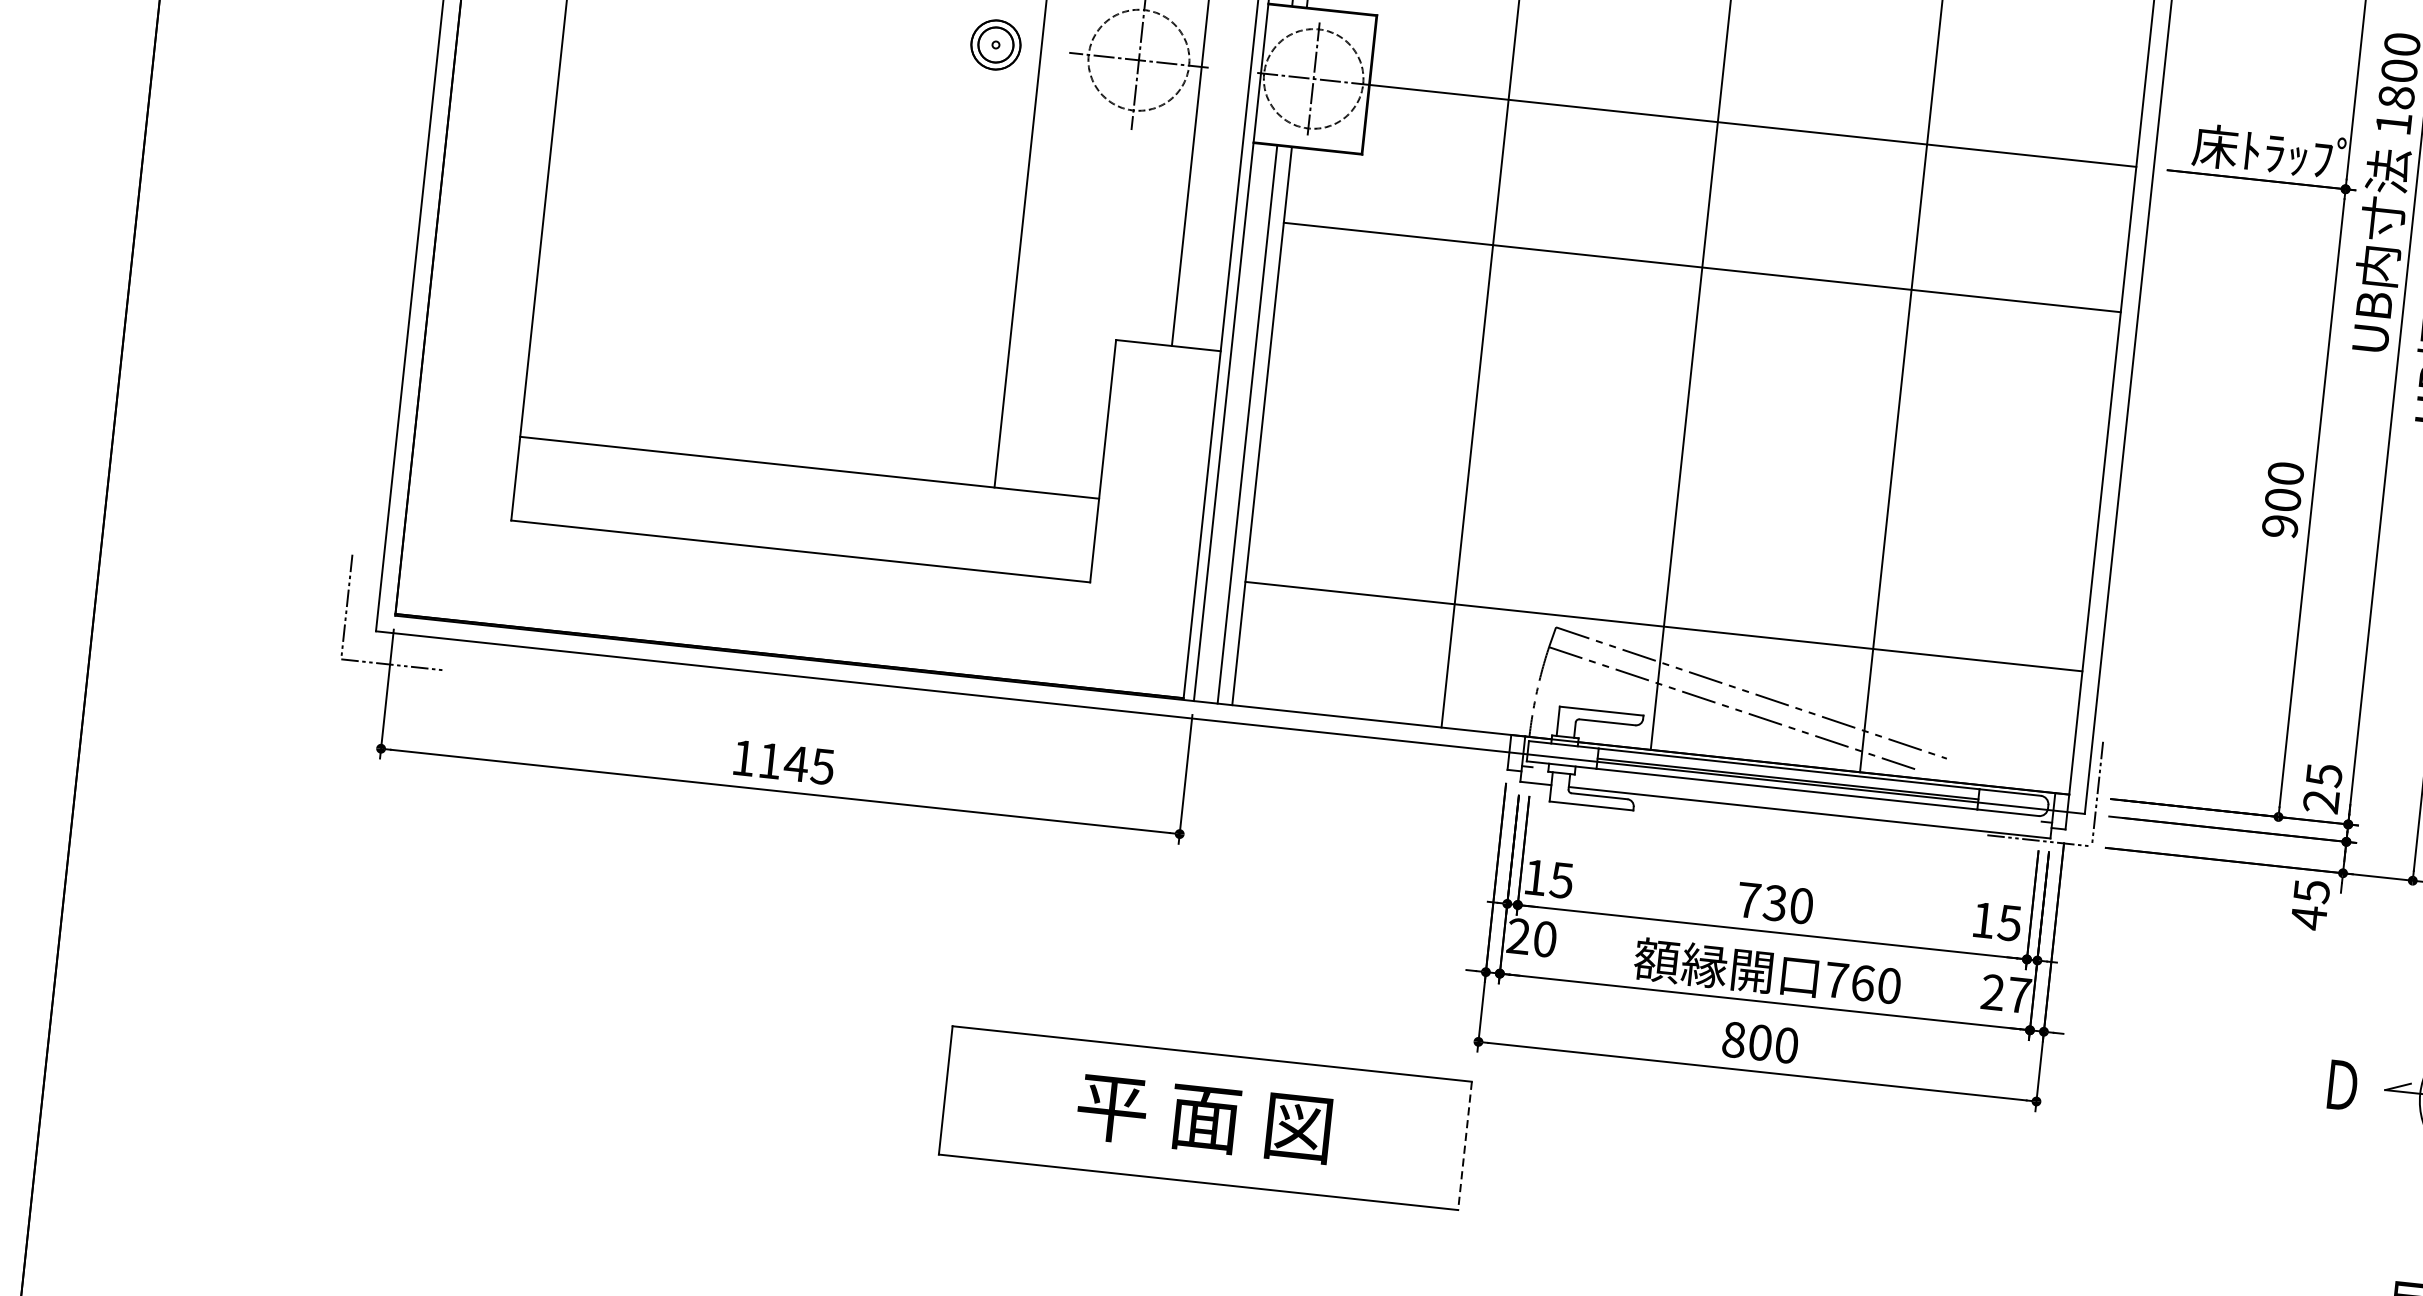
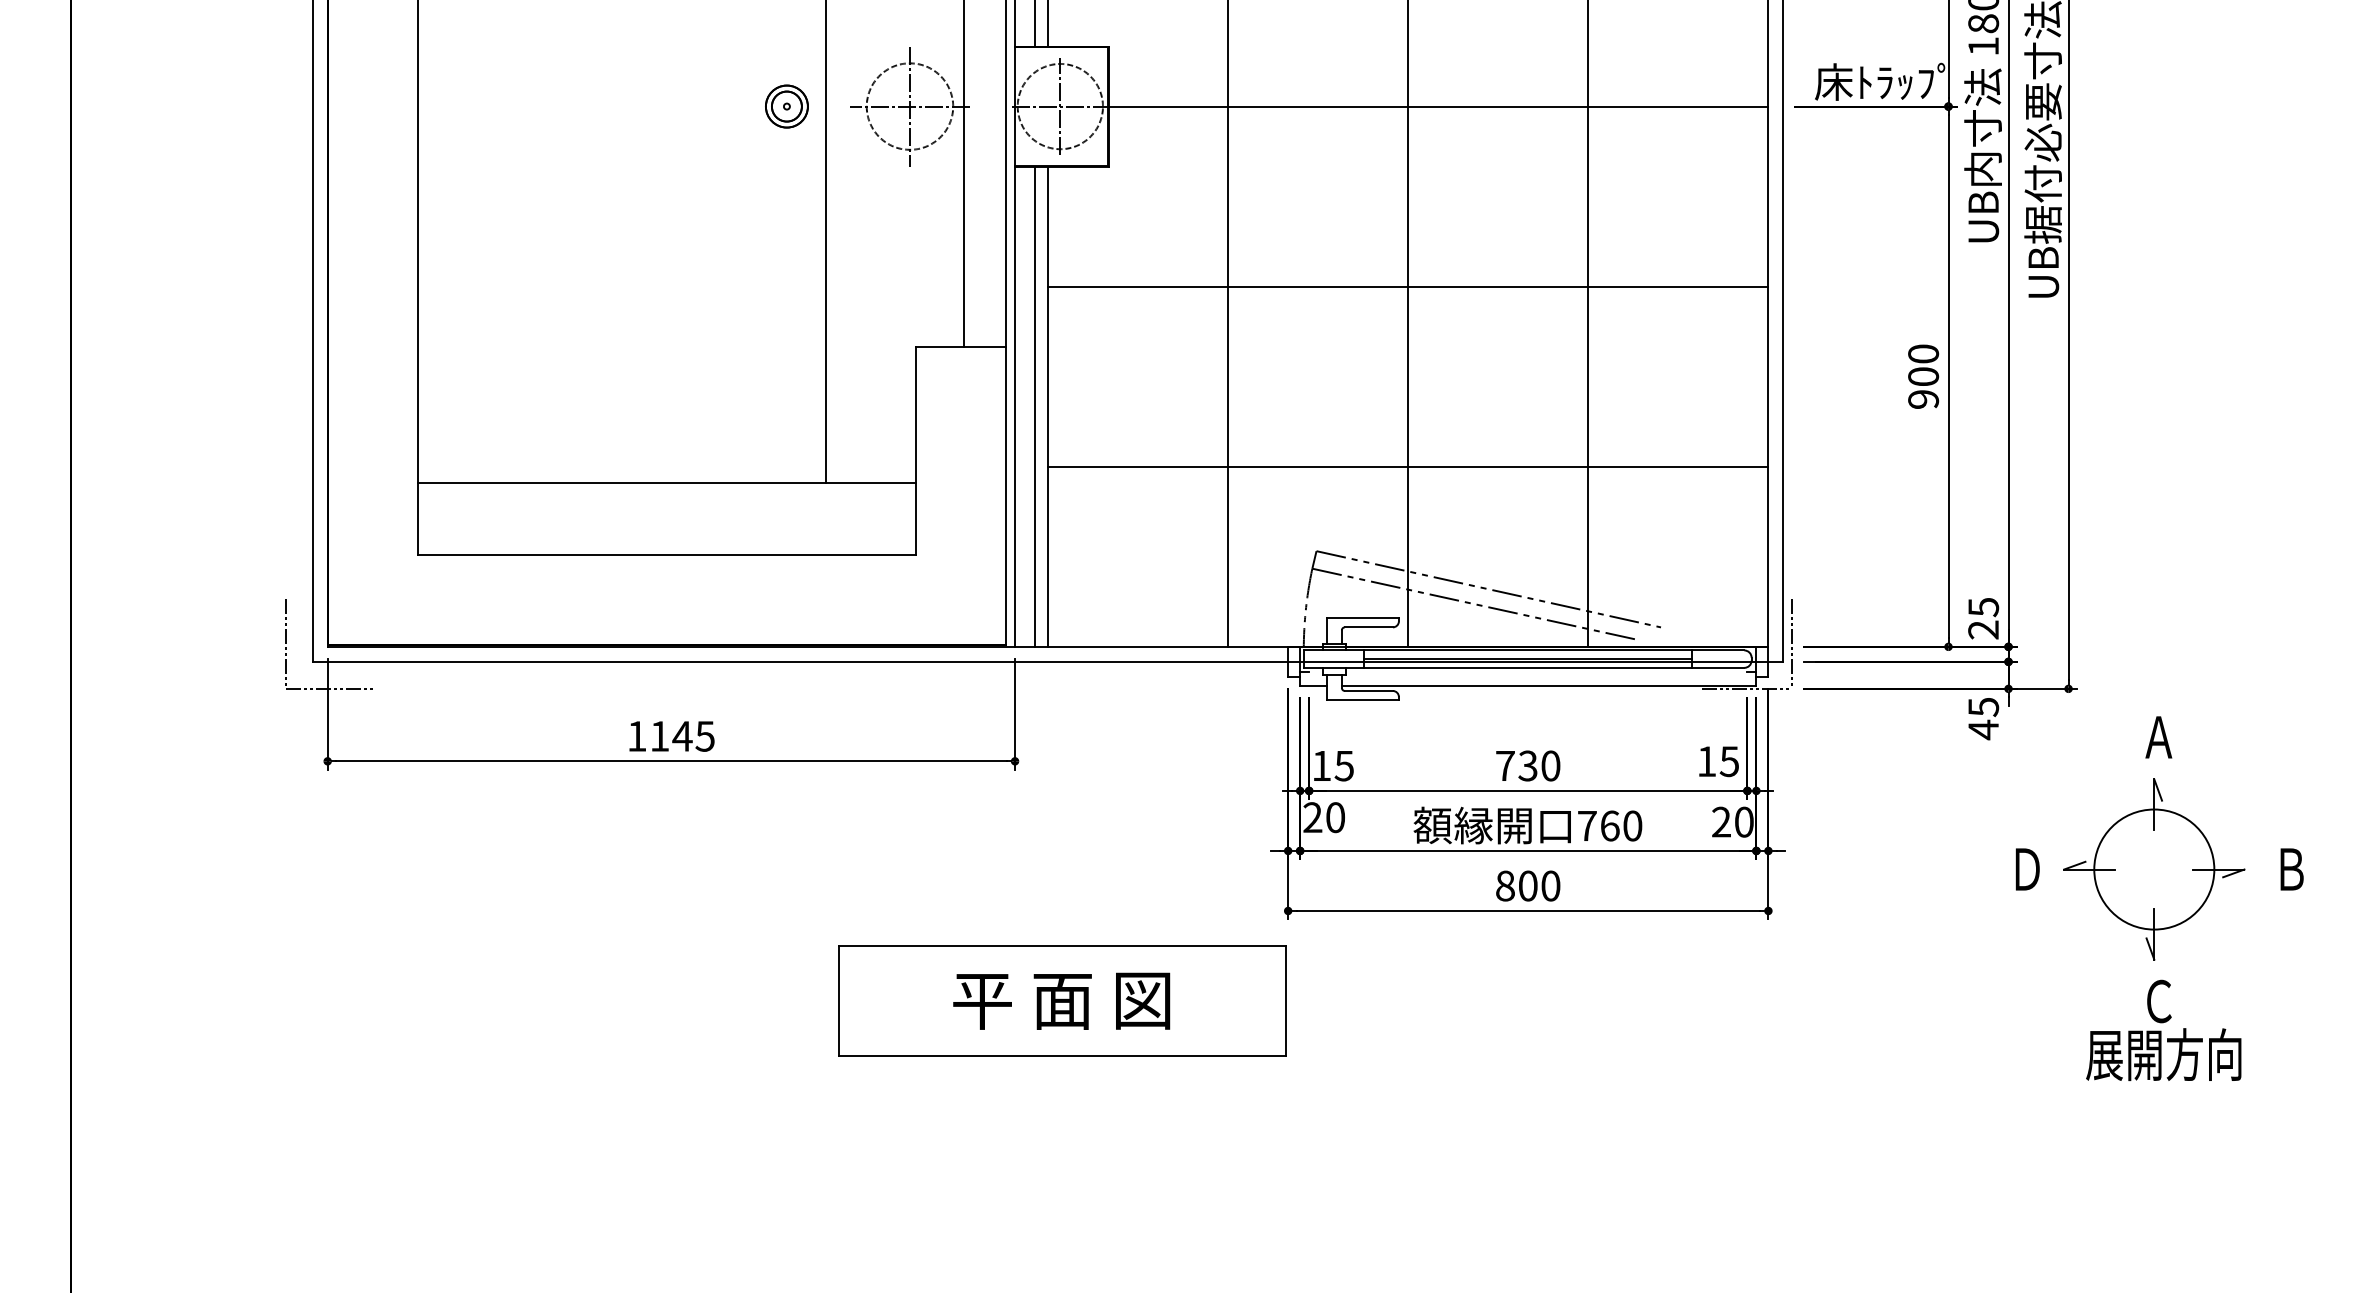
line: (1702, 267) -> (1408, 286), moved
line: (1664, 626) -> (1408, 466), moved
text: (2019, 994) -> (1744, 821), 27 -> 20
line: (1465, 1146) -> (1286, 1001), dashed -> solid

